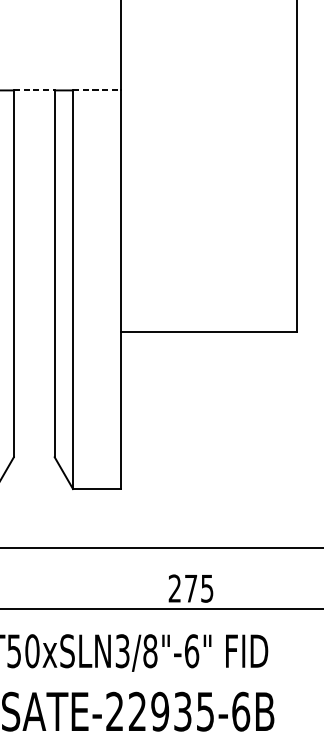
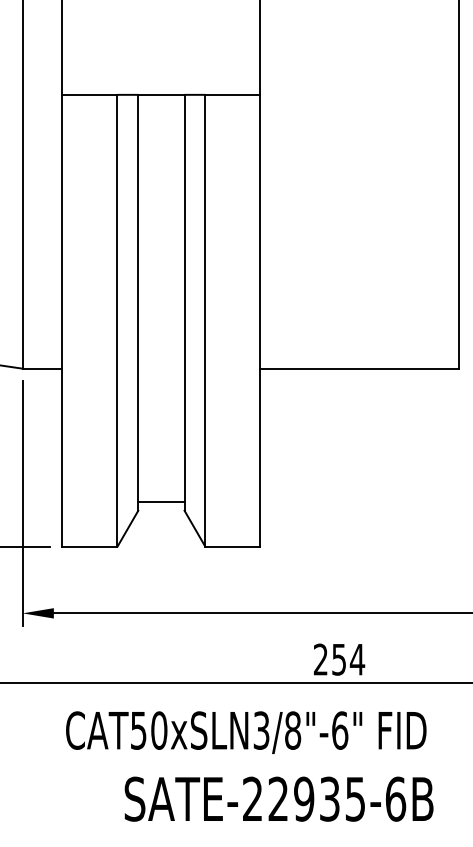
line: (34, 90) -> (161, 94), dashed -> solid
line: (97, 90) -> (233, 94), dashed -> solid
line: (34, 450) -> (161, 502), added
text: (199, 588) -> (348, 659), 275 -> 254

